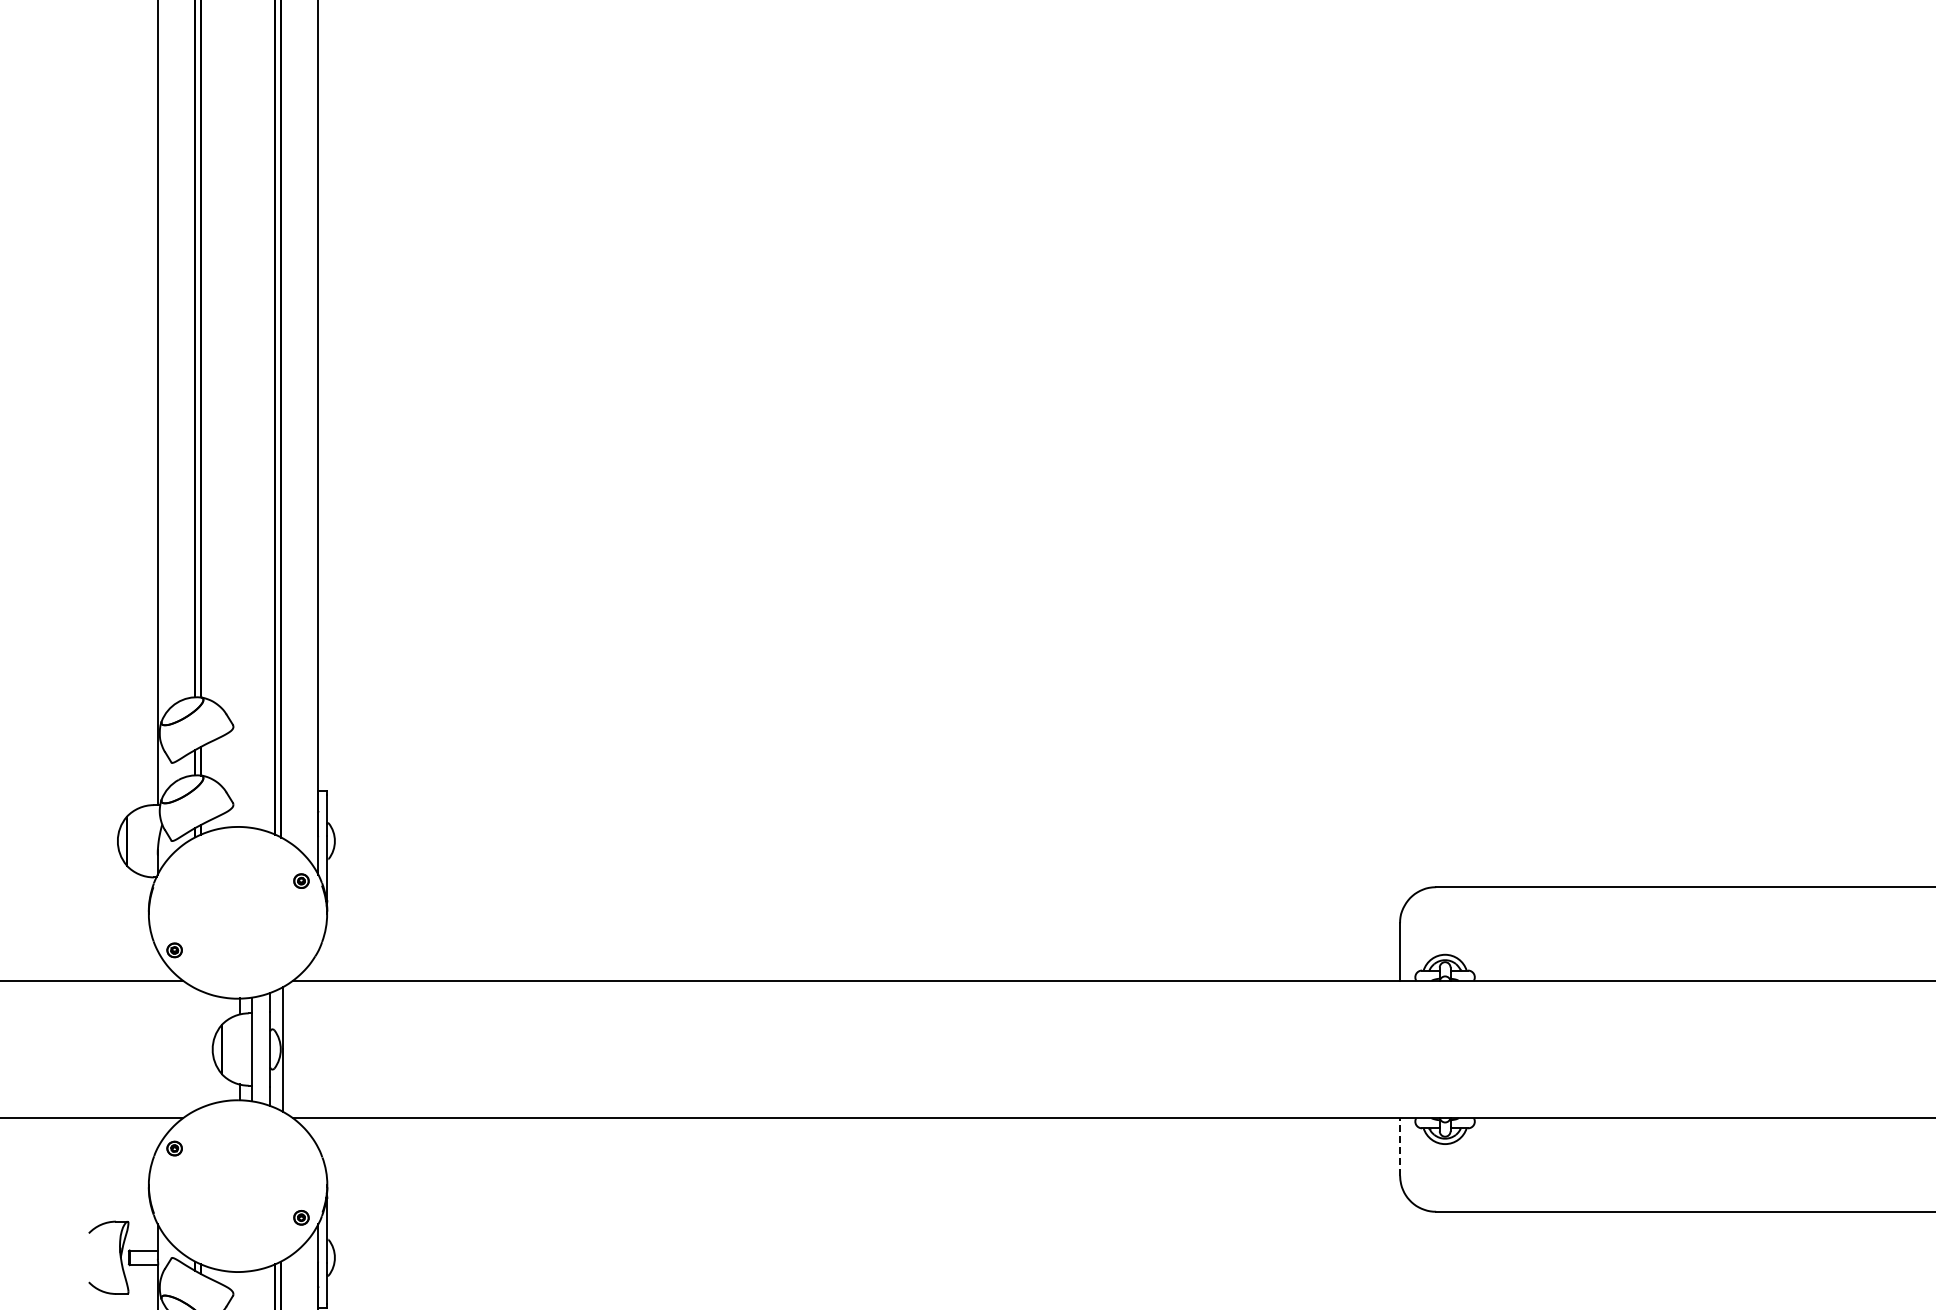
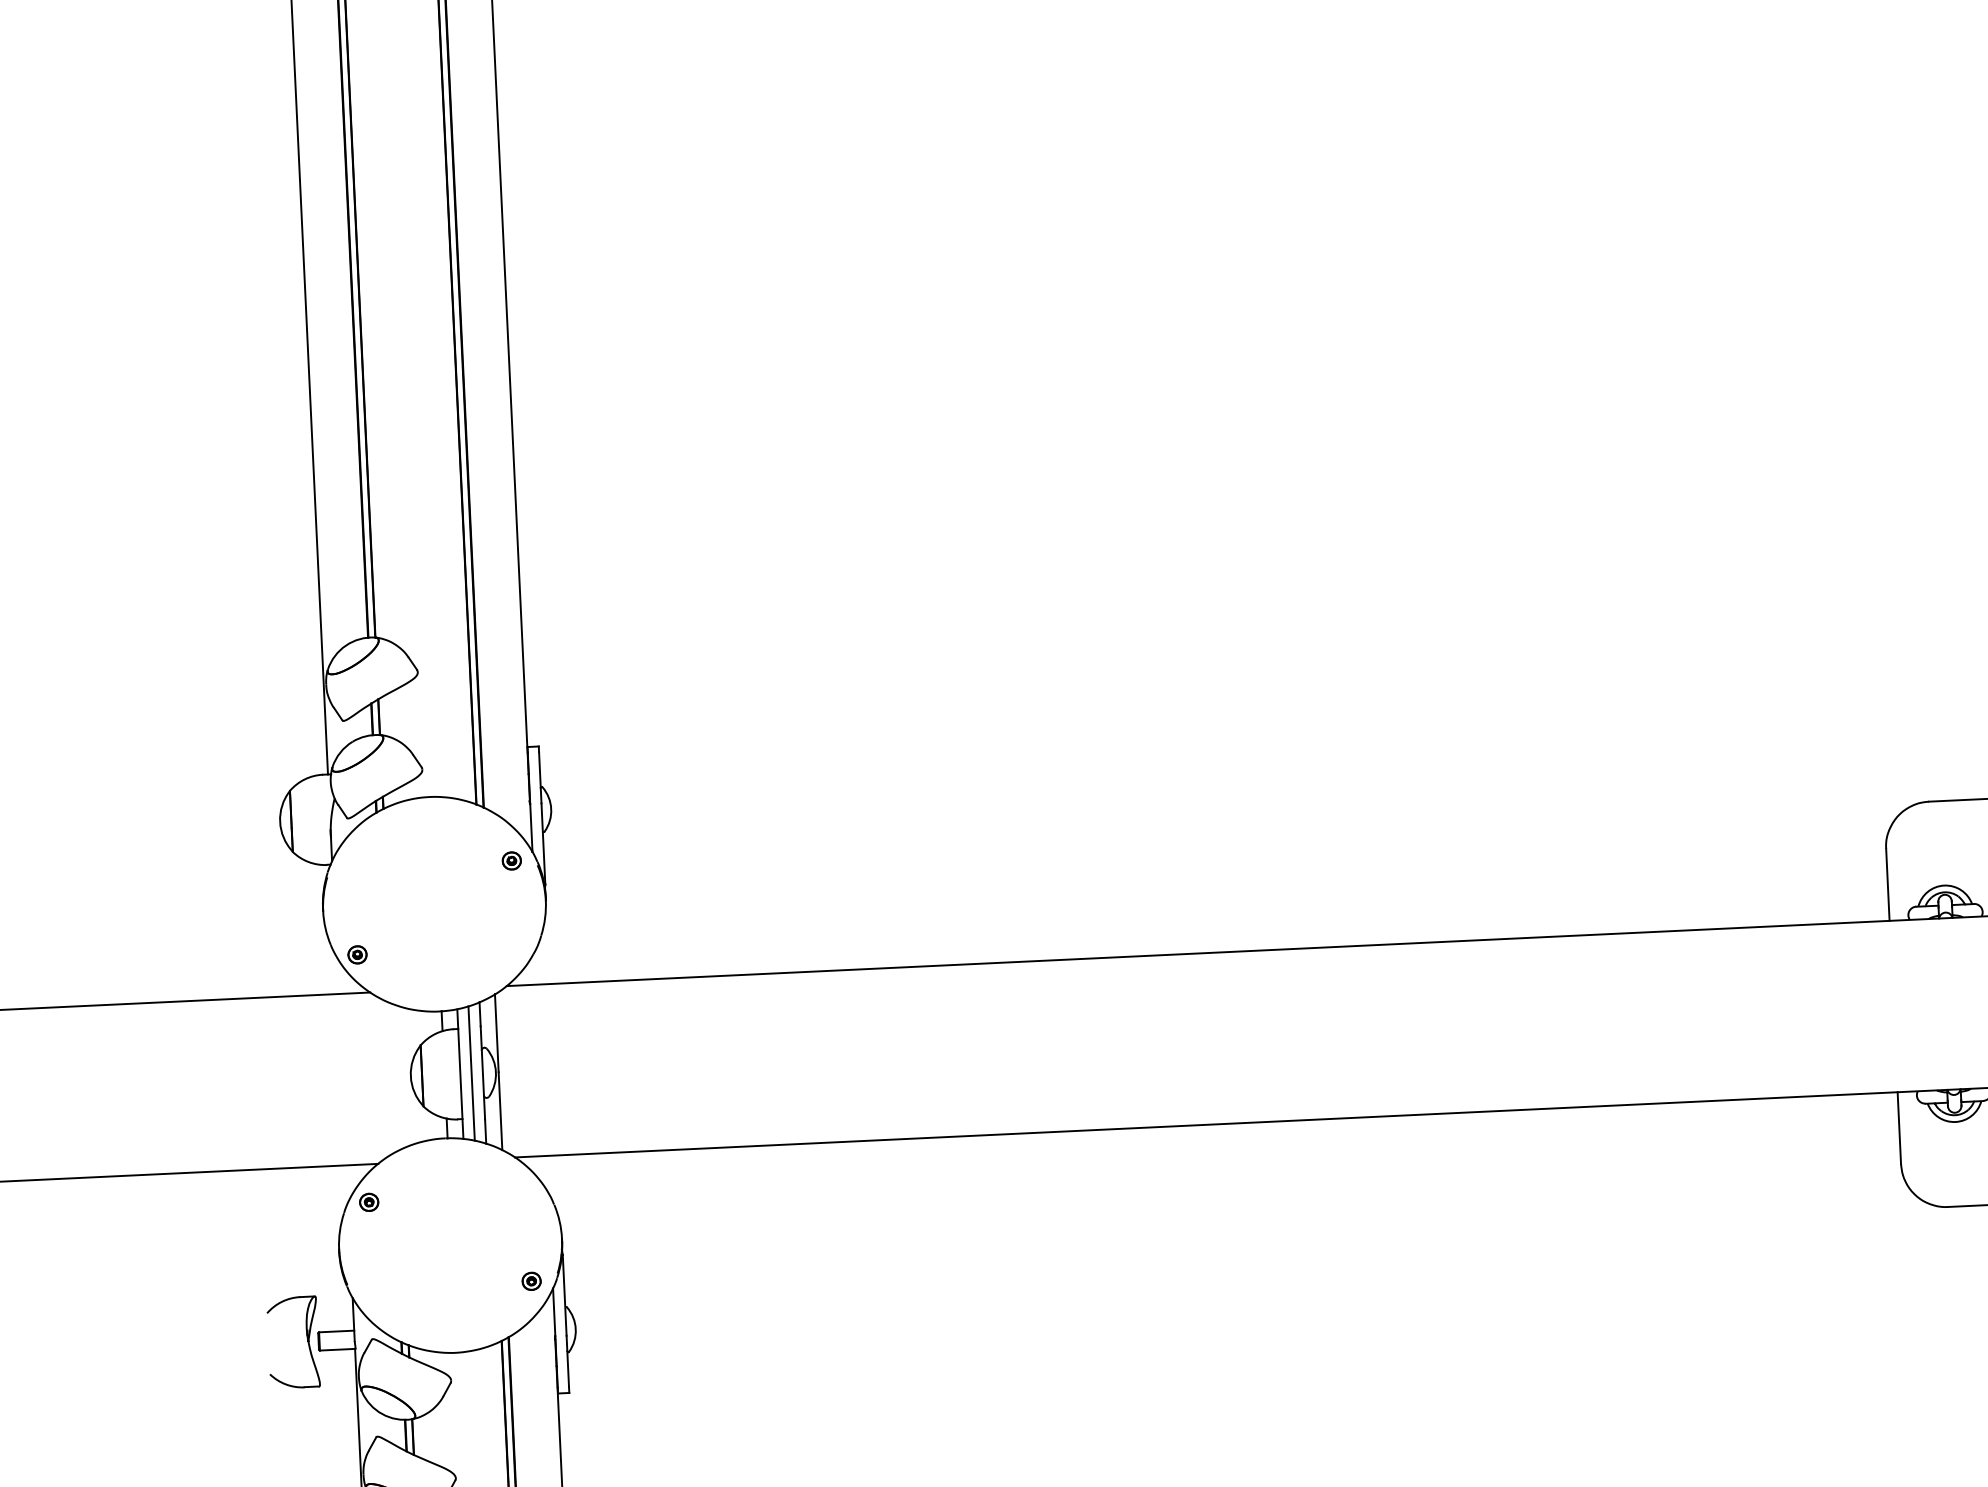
line: (261, 1049) -> (471, 1073), added
line: (1400, 1146) -> (1899, 1127), dashed -> solid

